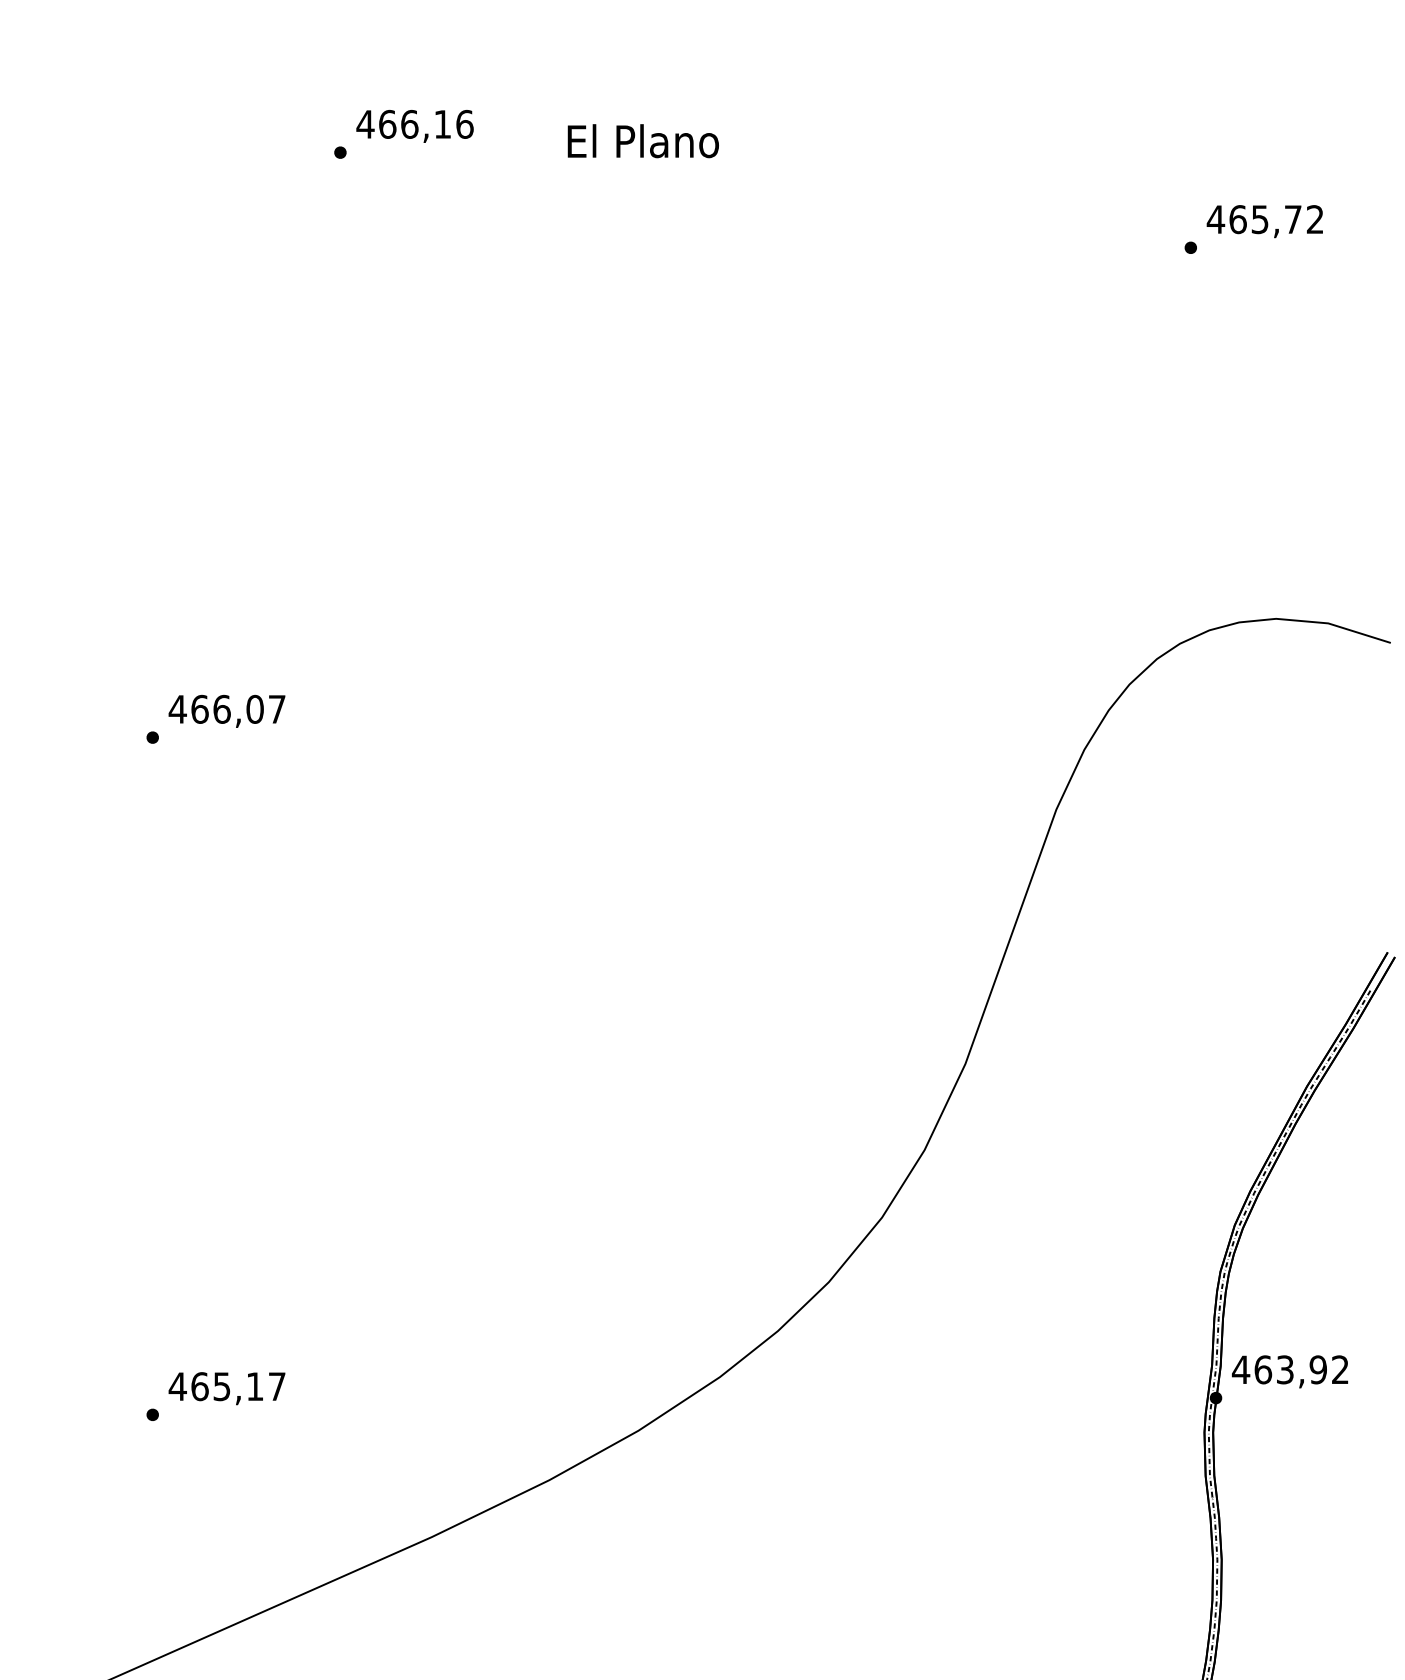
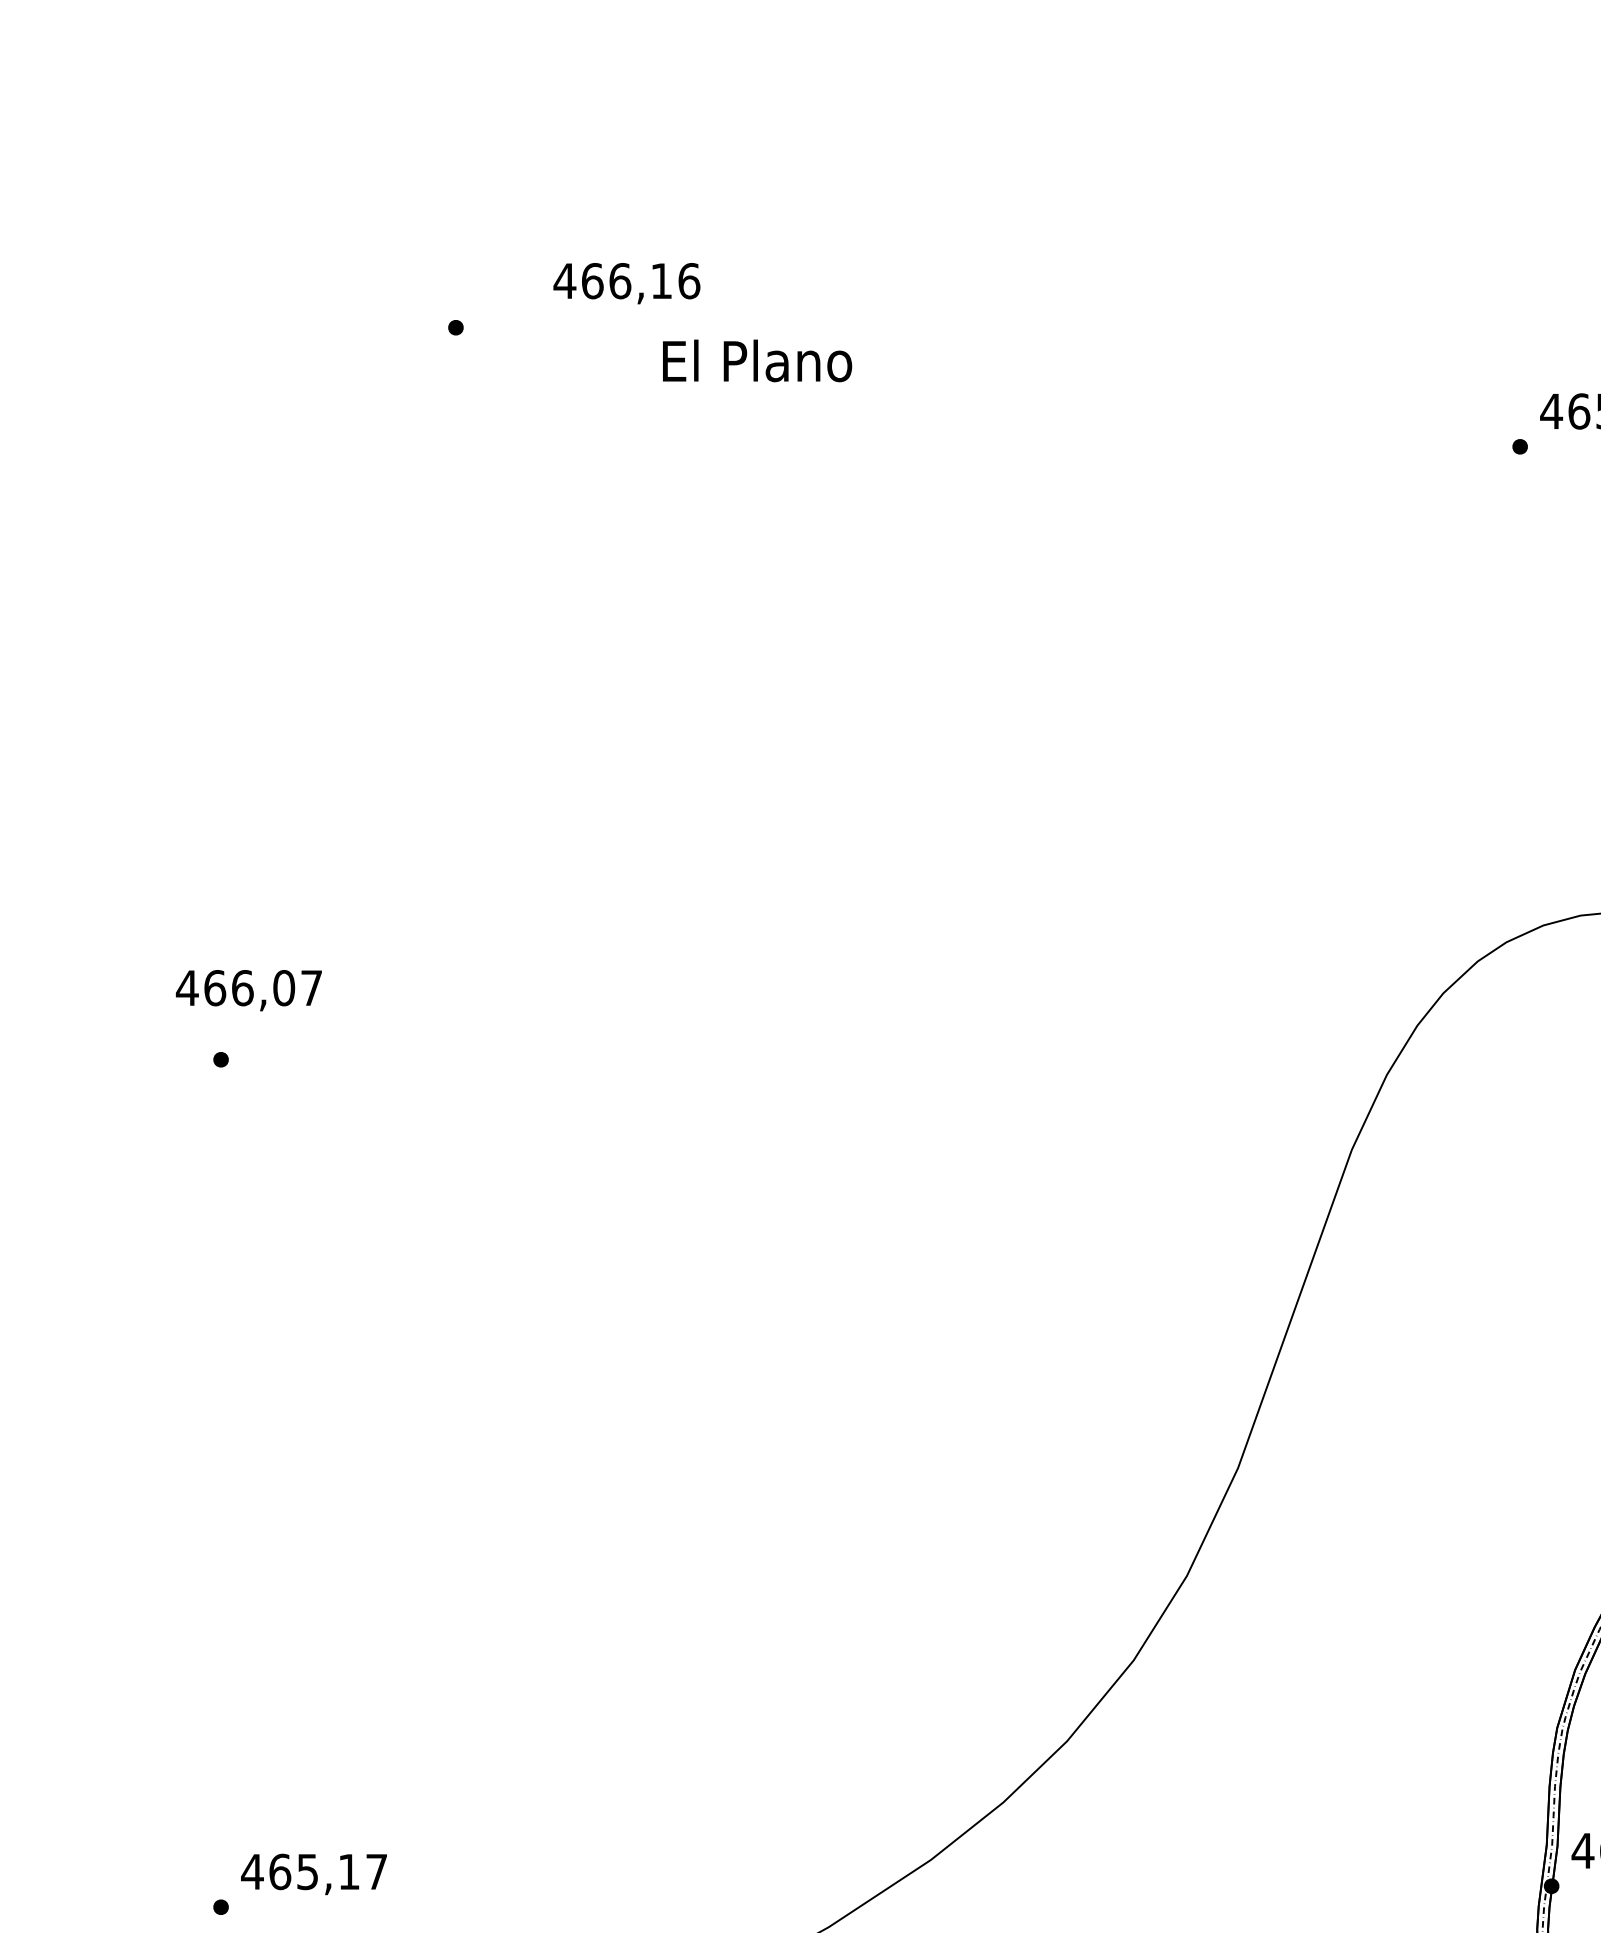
text: (414, 126) -> (626, 283), moved
text: (642, 141) -> (756, 361), moved
text: (226, 710) -> (248, 989), moved

